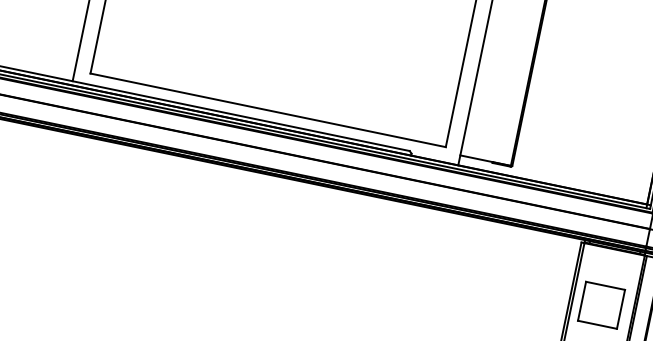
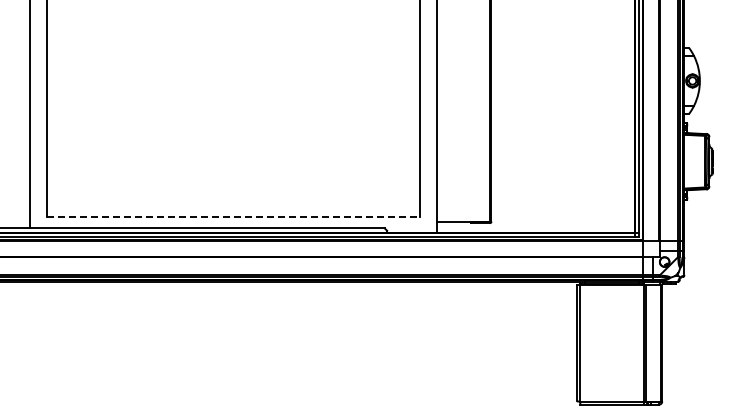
line: (268, 110) -> (233, 217), solid -> dashed
part: (601, 305) -> (610, 344), removed

